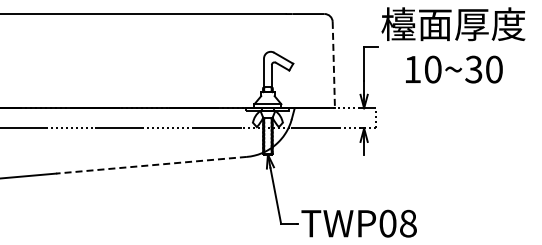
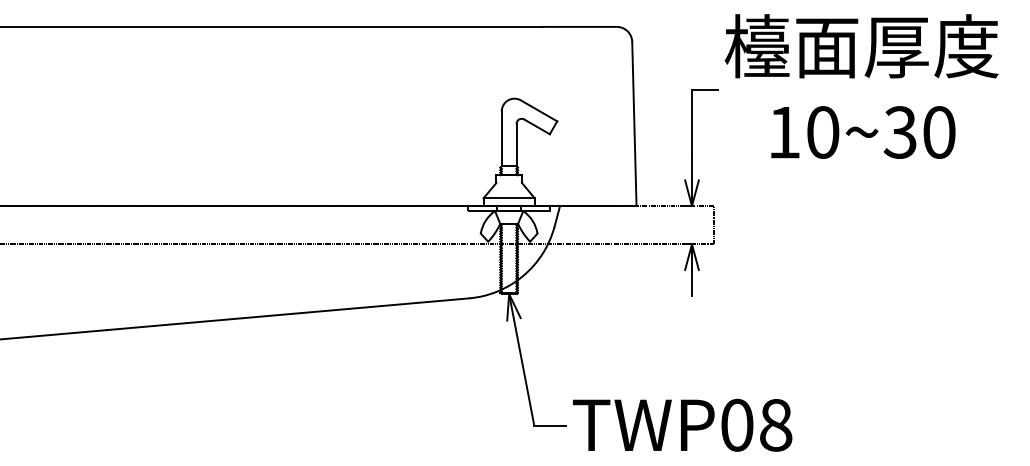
line: (333, 65) -> (633, 124), dashed -> solid
line: (151, 165) -> (287, 314), dashed -> solid

